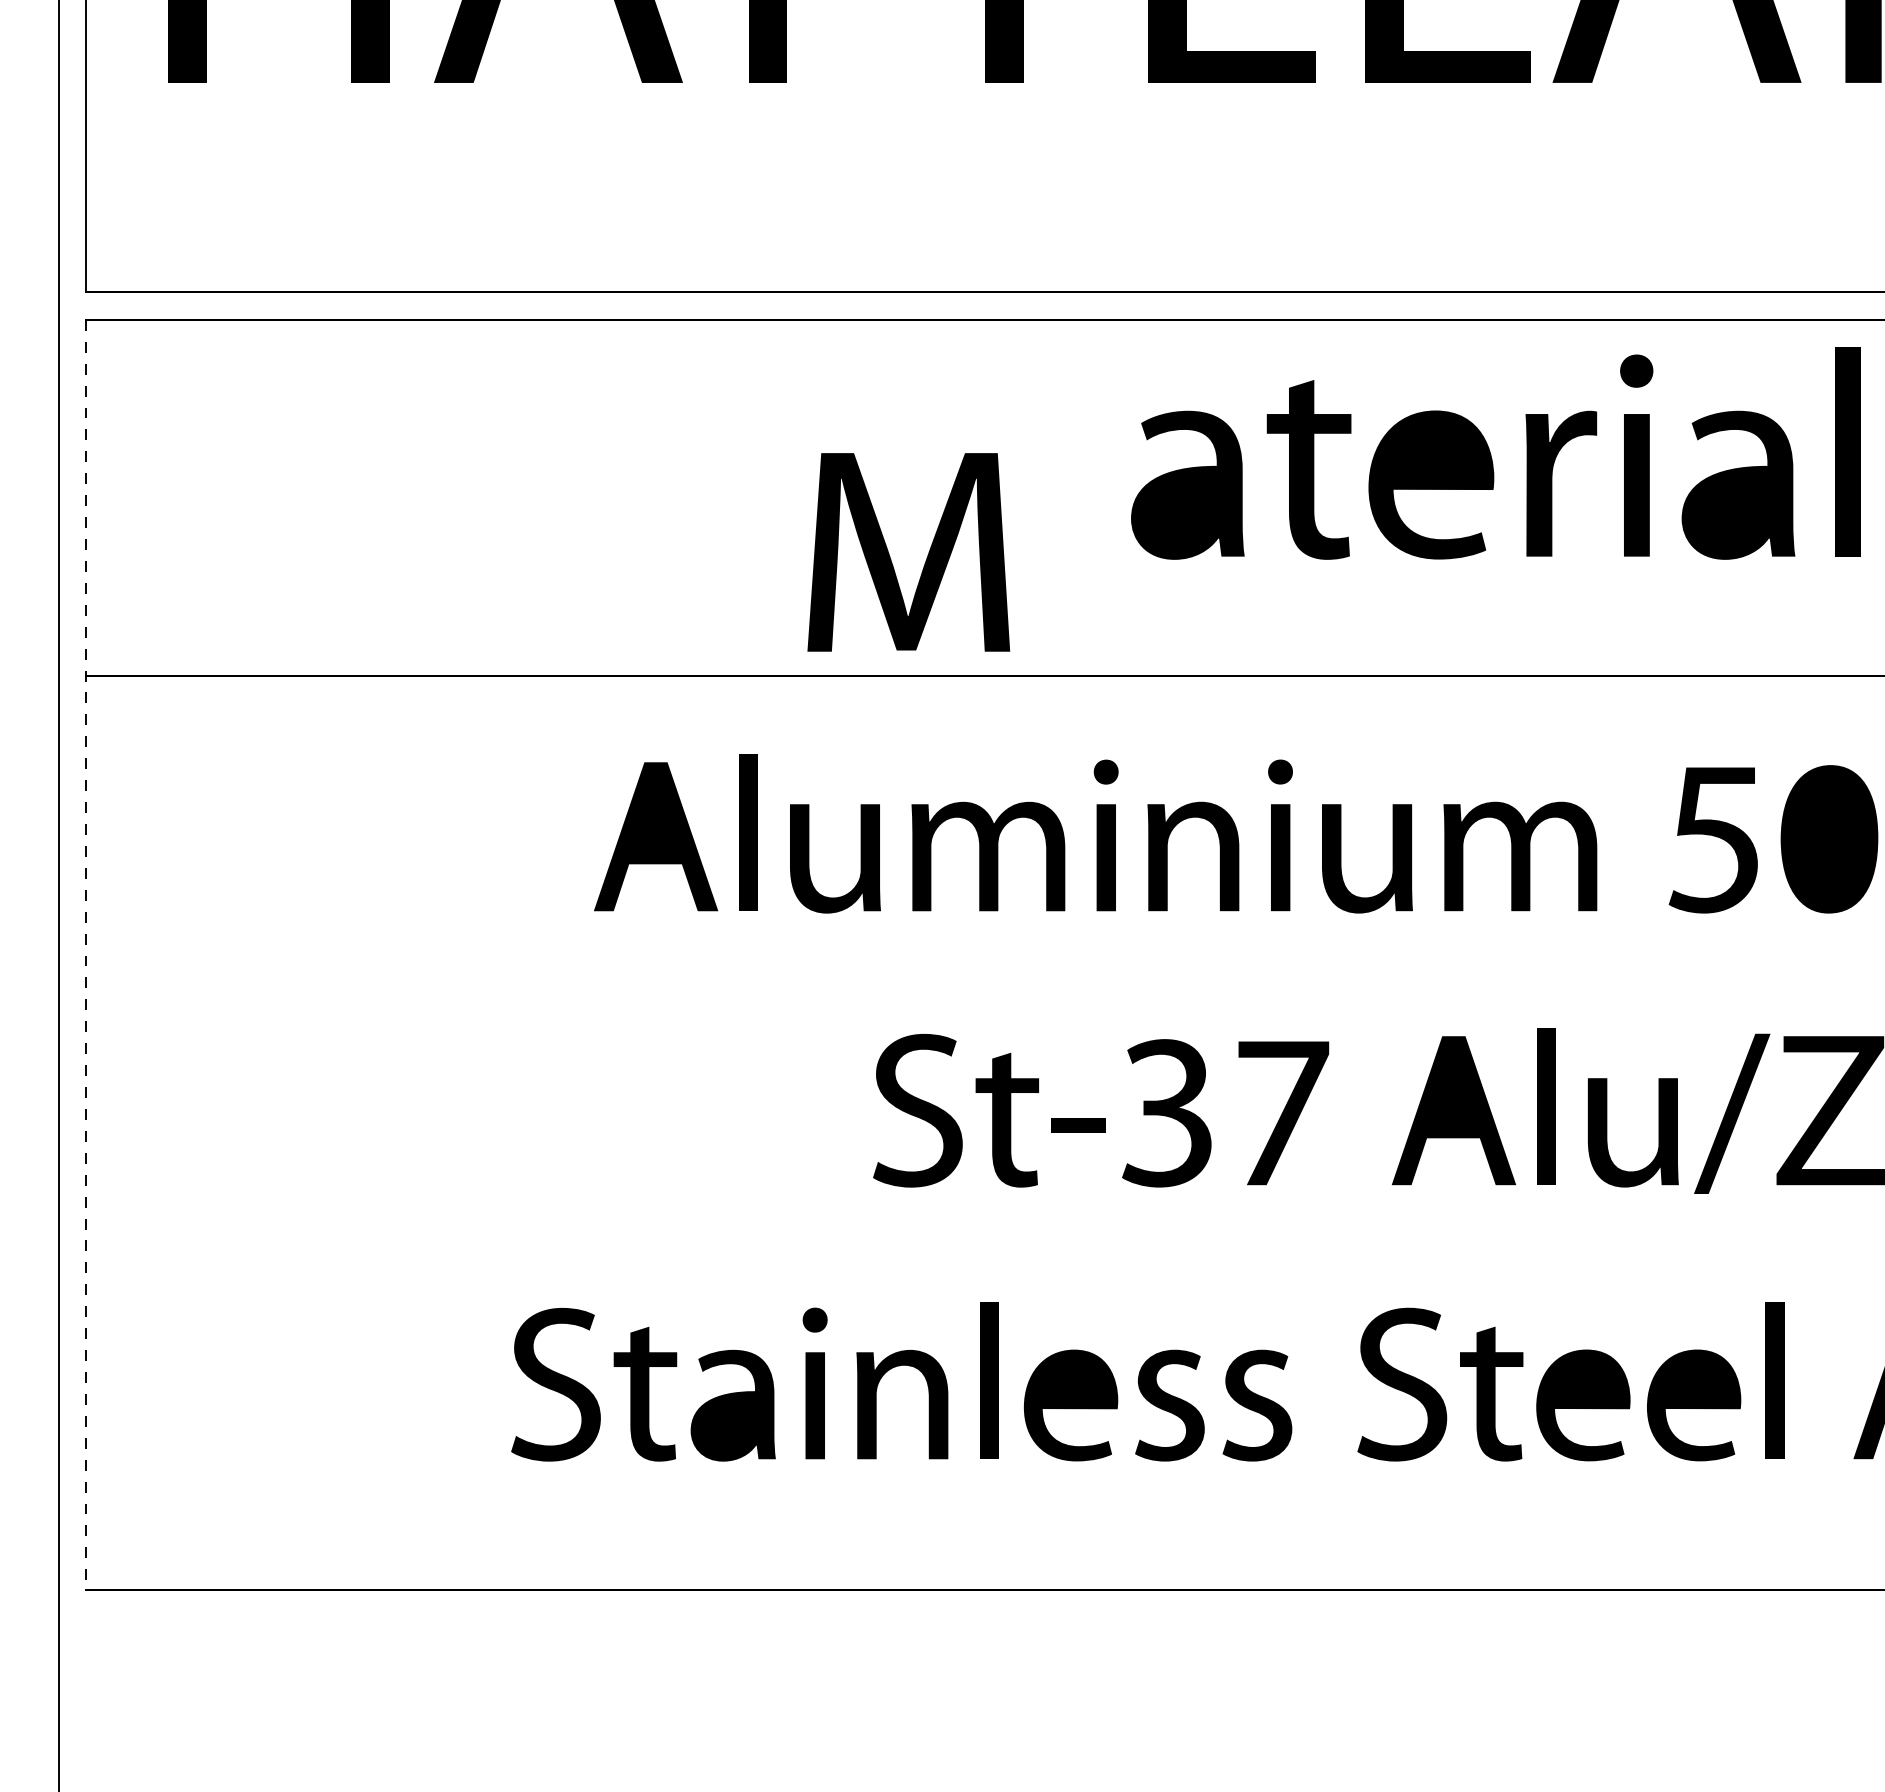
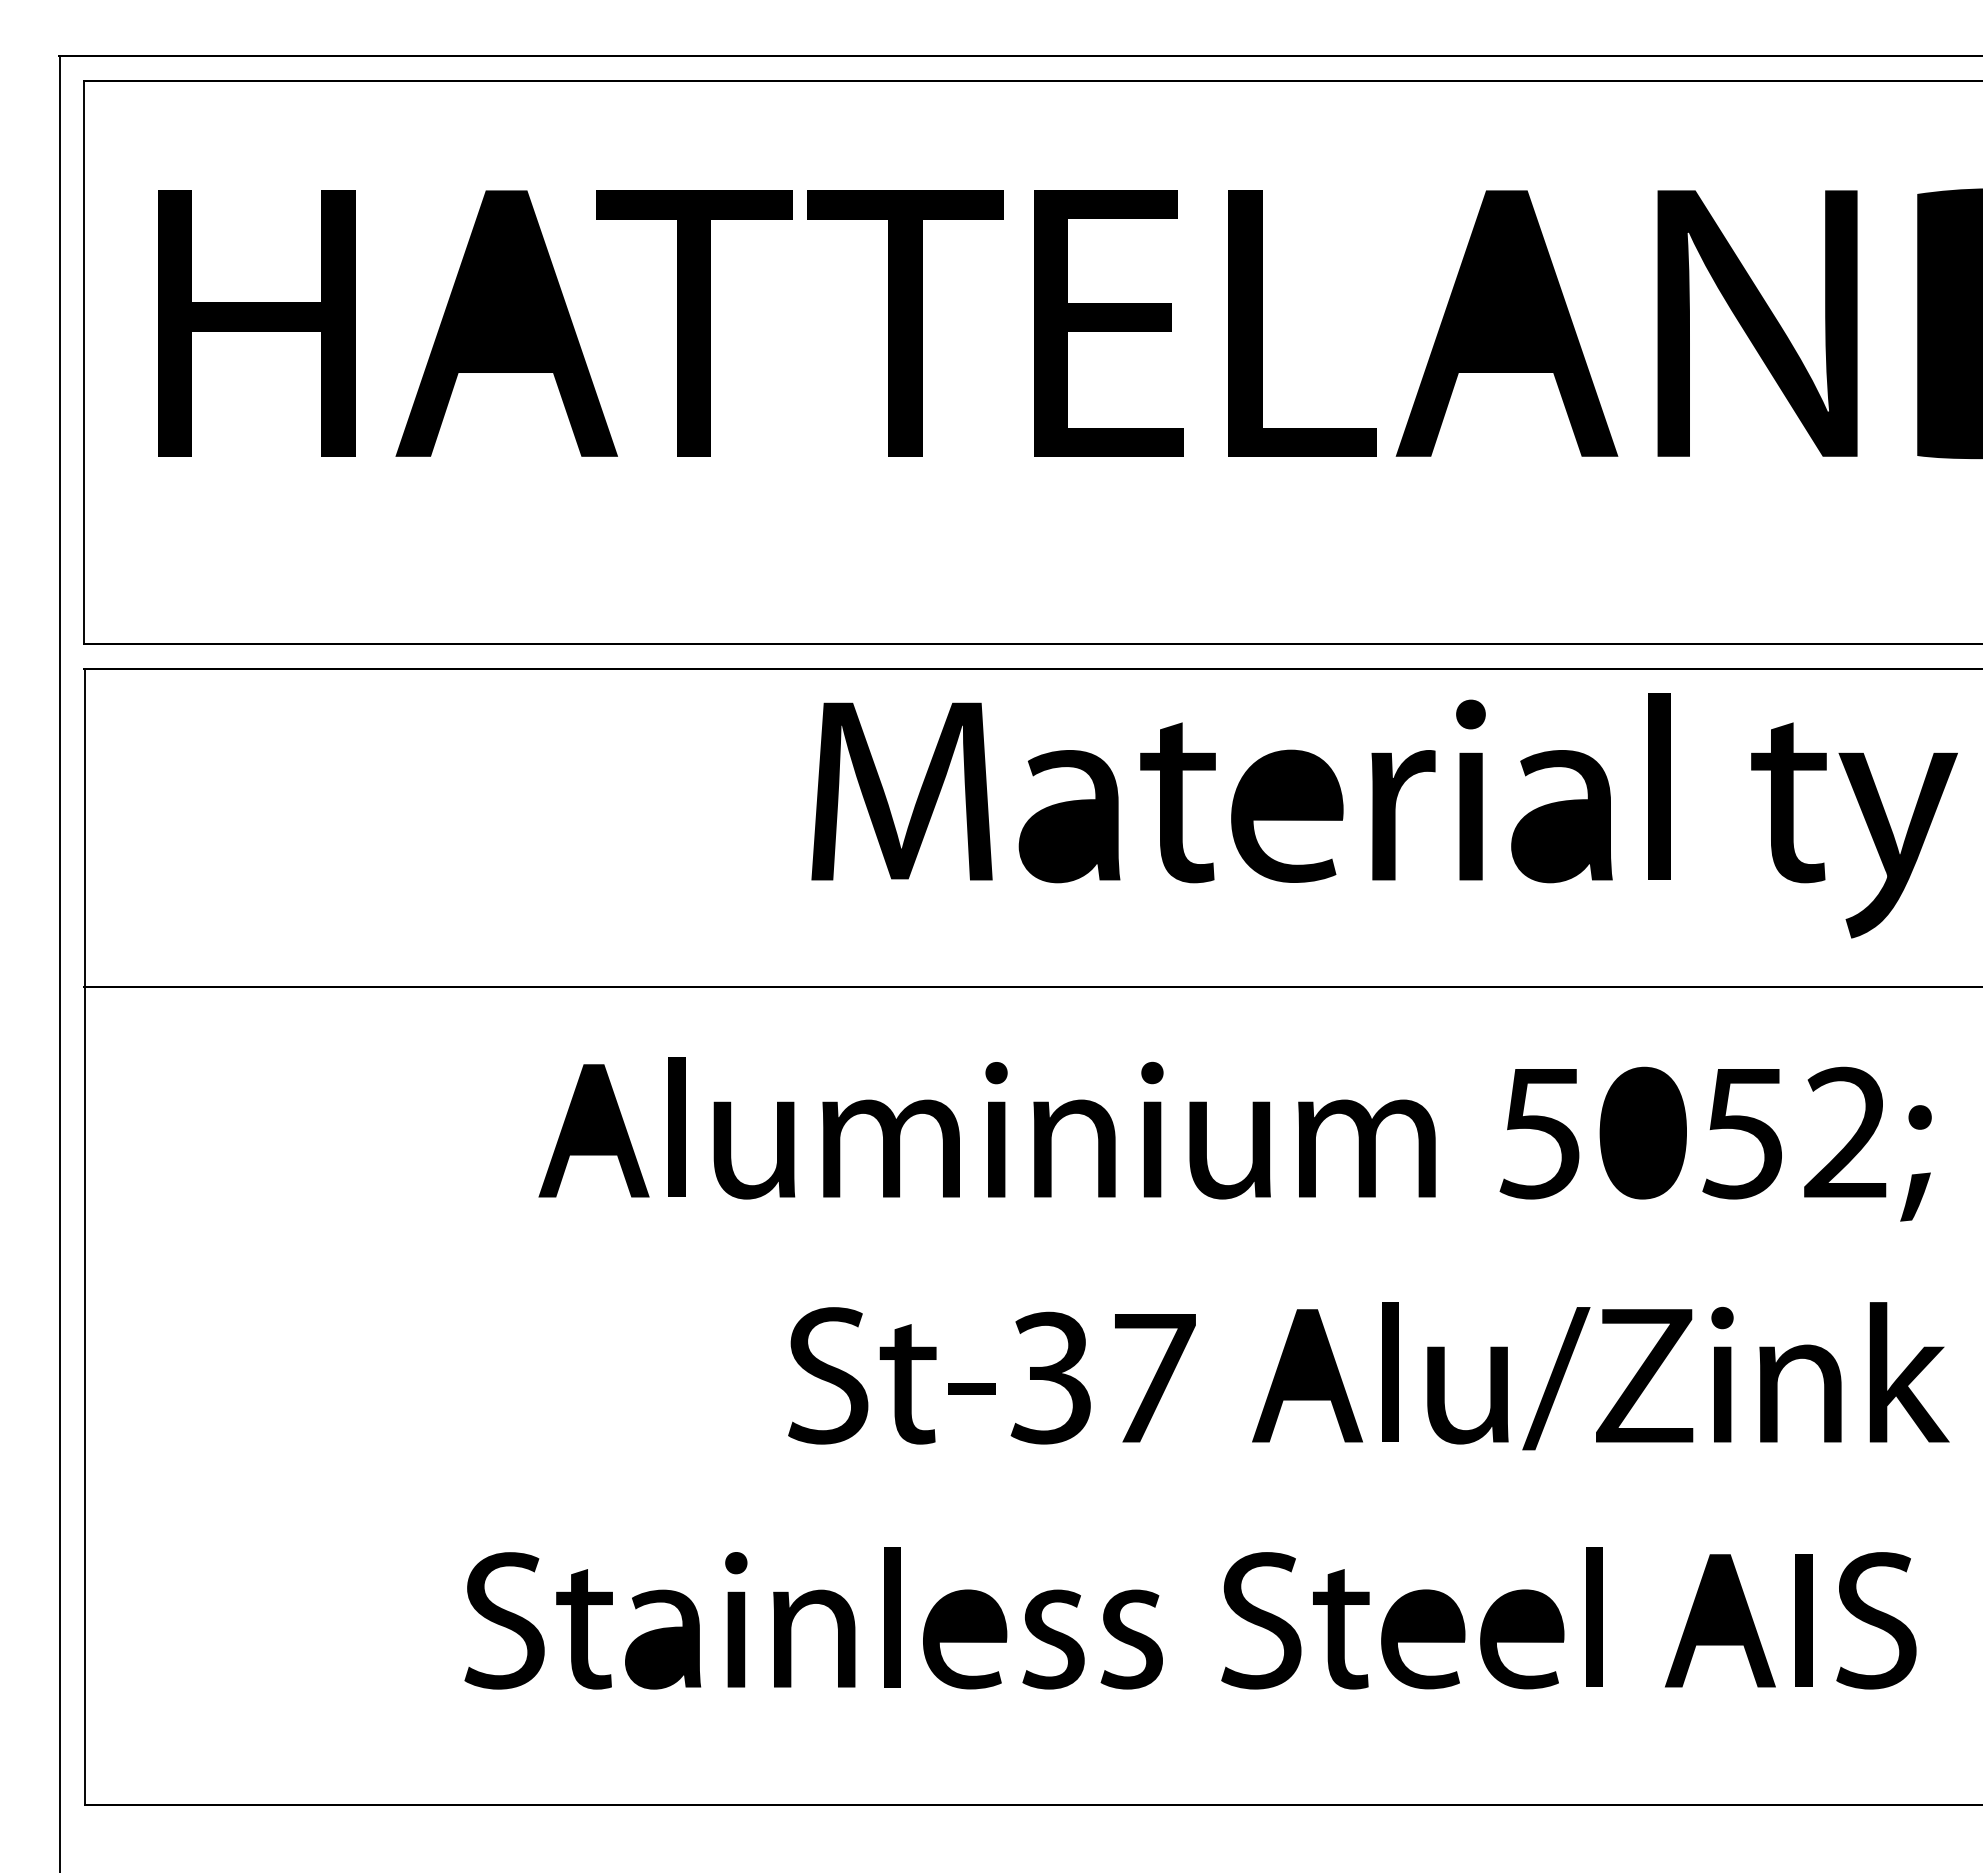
part: (891, 559) -> (886, 797), moved
line: (86, 955) -> (84, 1237), dashed -> solid

